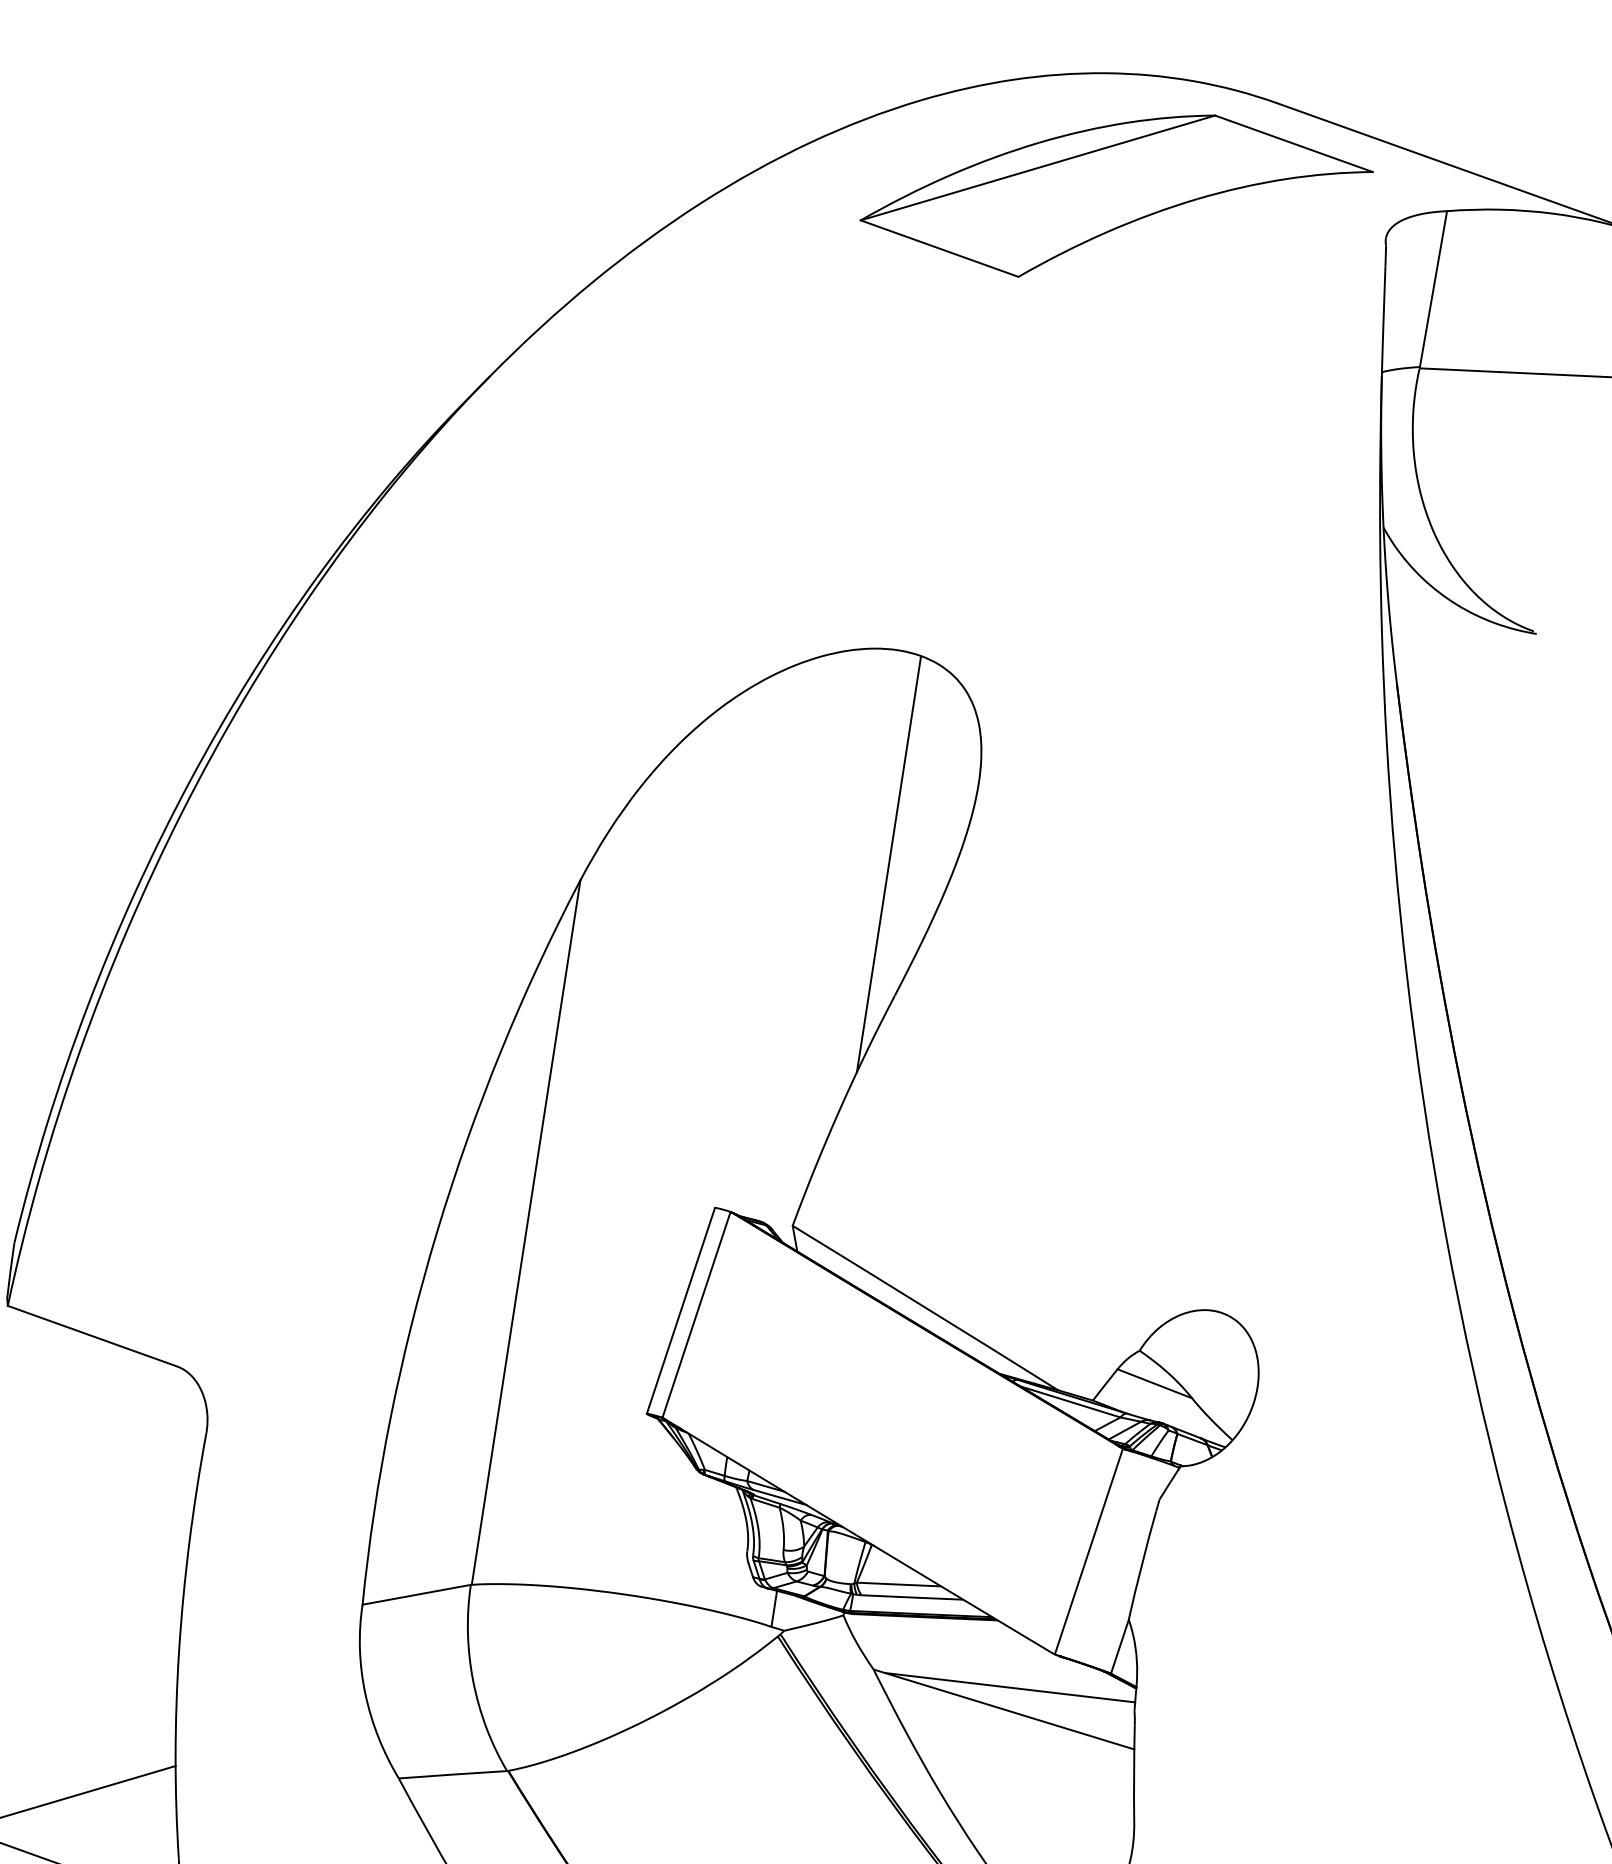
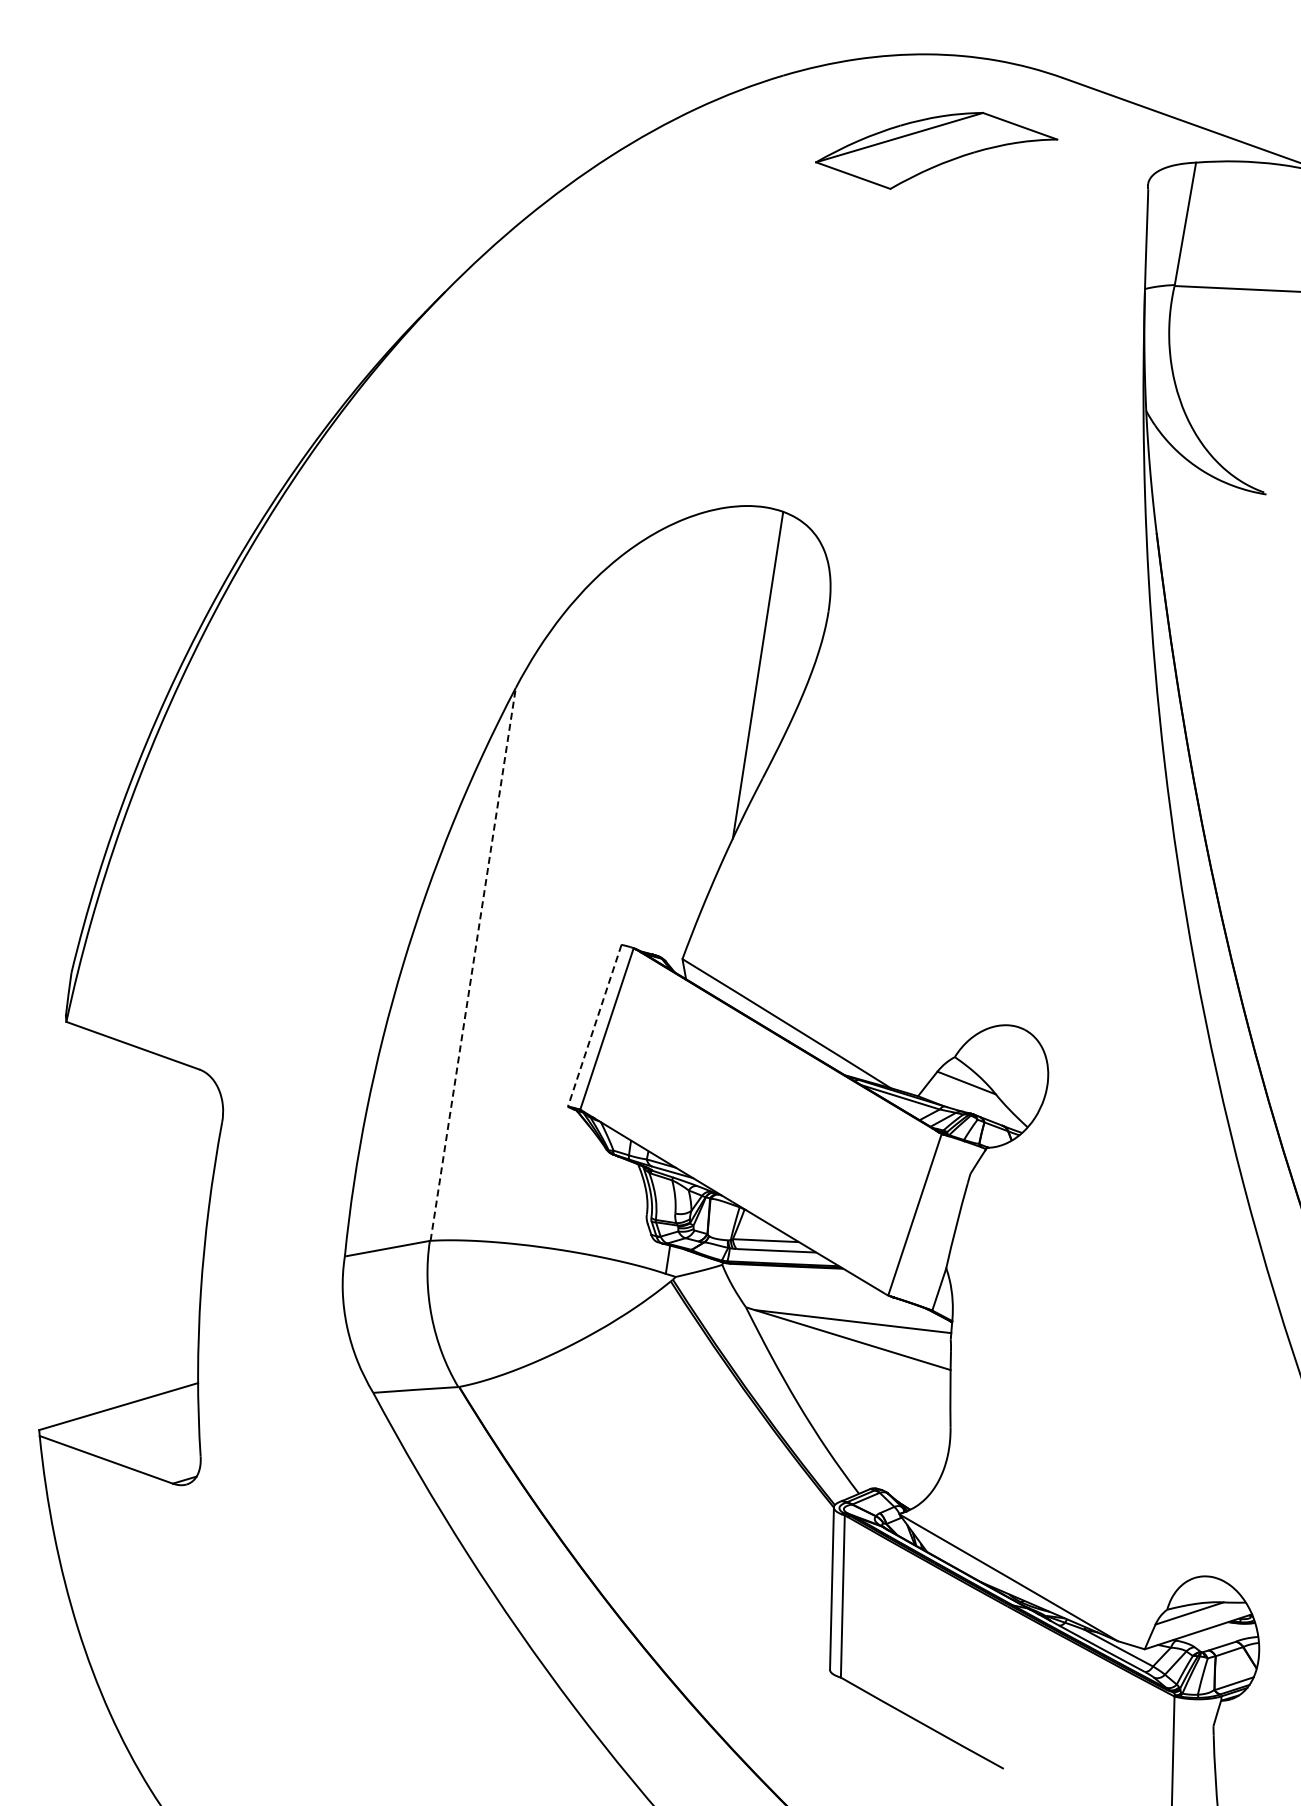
part: (1116, 195) -> (936, 150), size x0.6
line: (526, 1232) -> (473, 964), solid -> dashed
line: (680, 1311) -> (594, 1026), solid -> dashed

